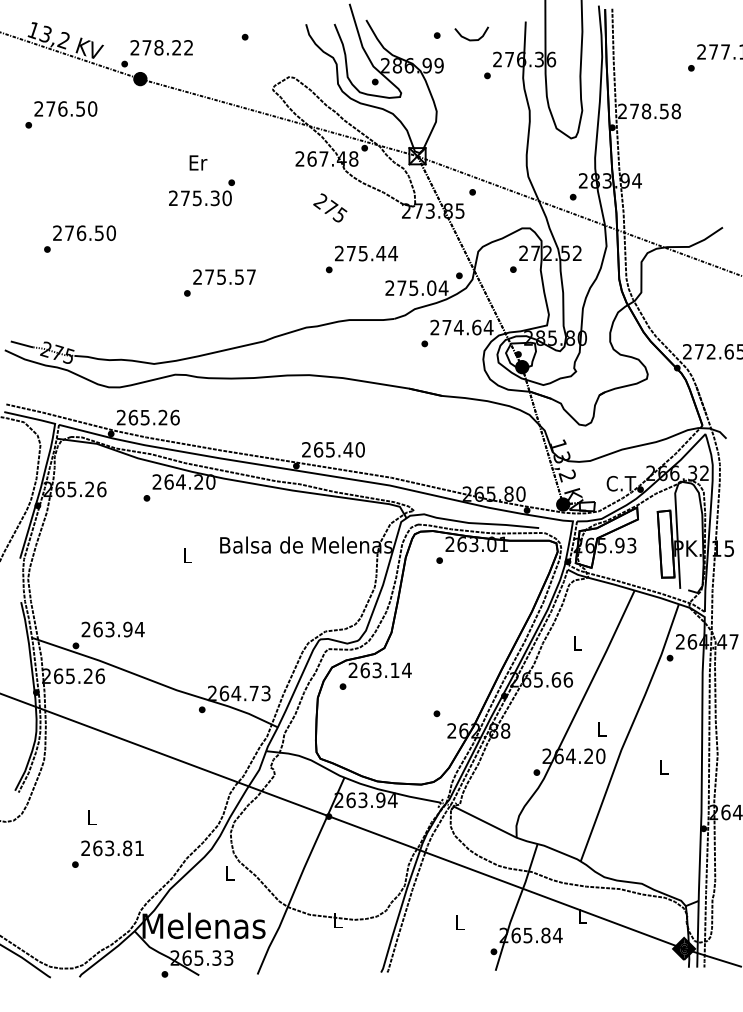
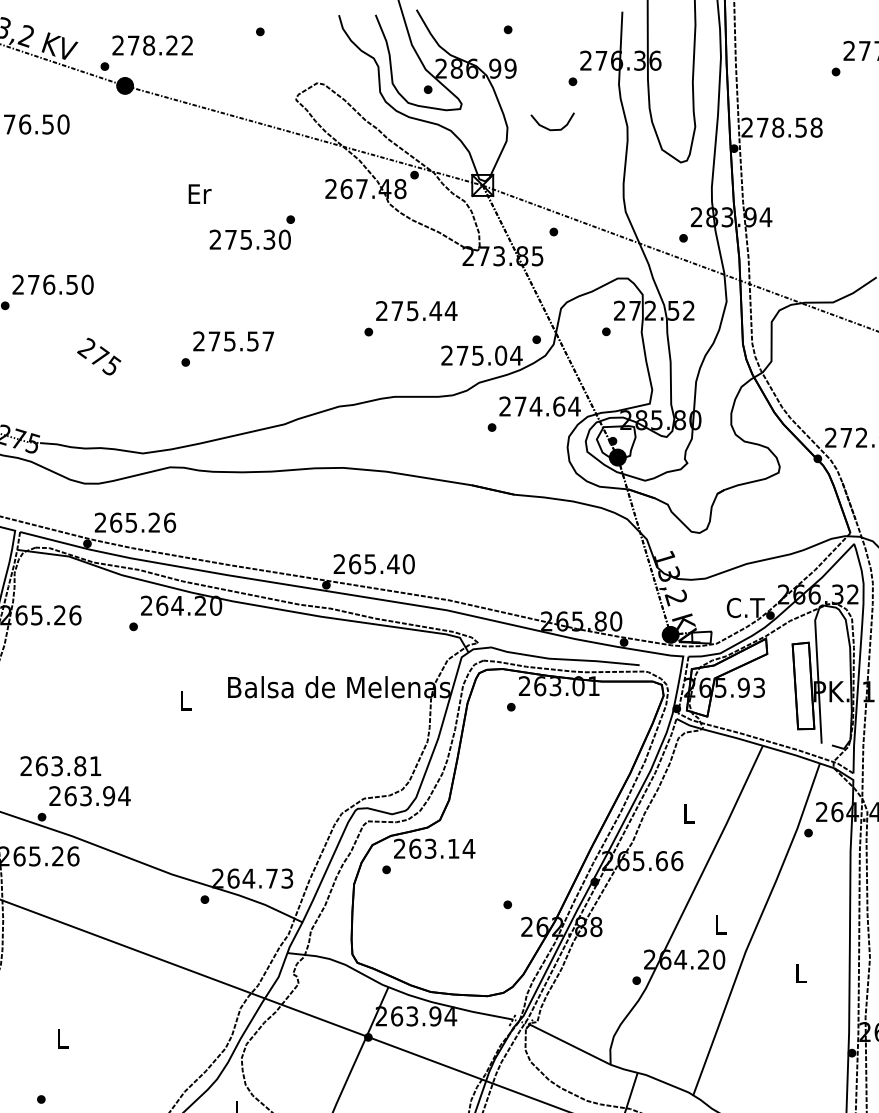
curve: (468, 38) -> (548, 127), moved
text: (201, 192) -> (251, 232), moved
text: (330, 207) -> (99, 356), moved
text: (112, 848) -> (60, 766), moved

